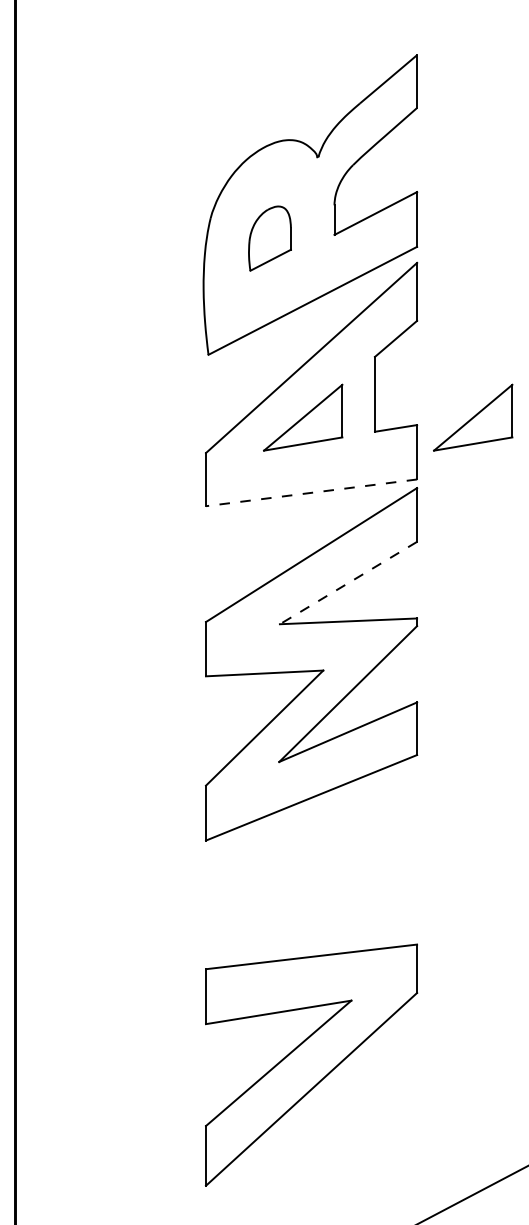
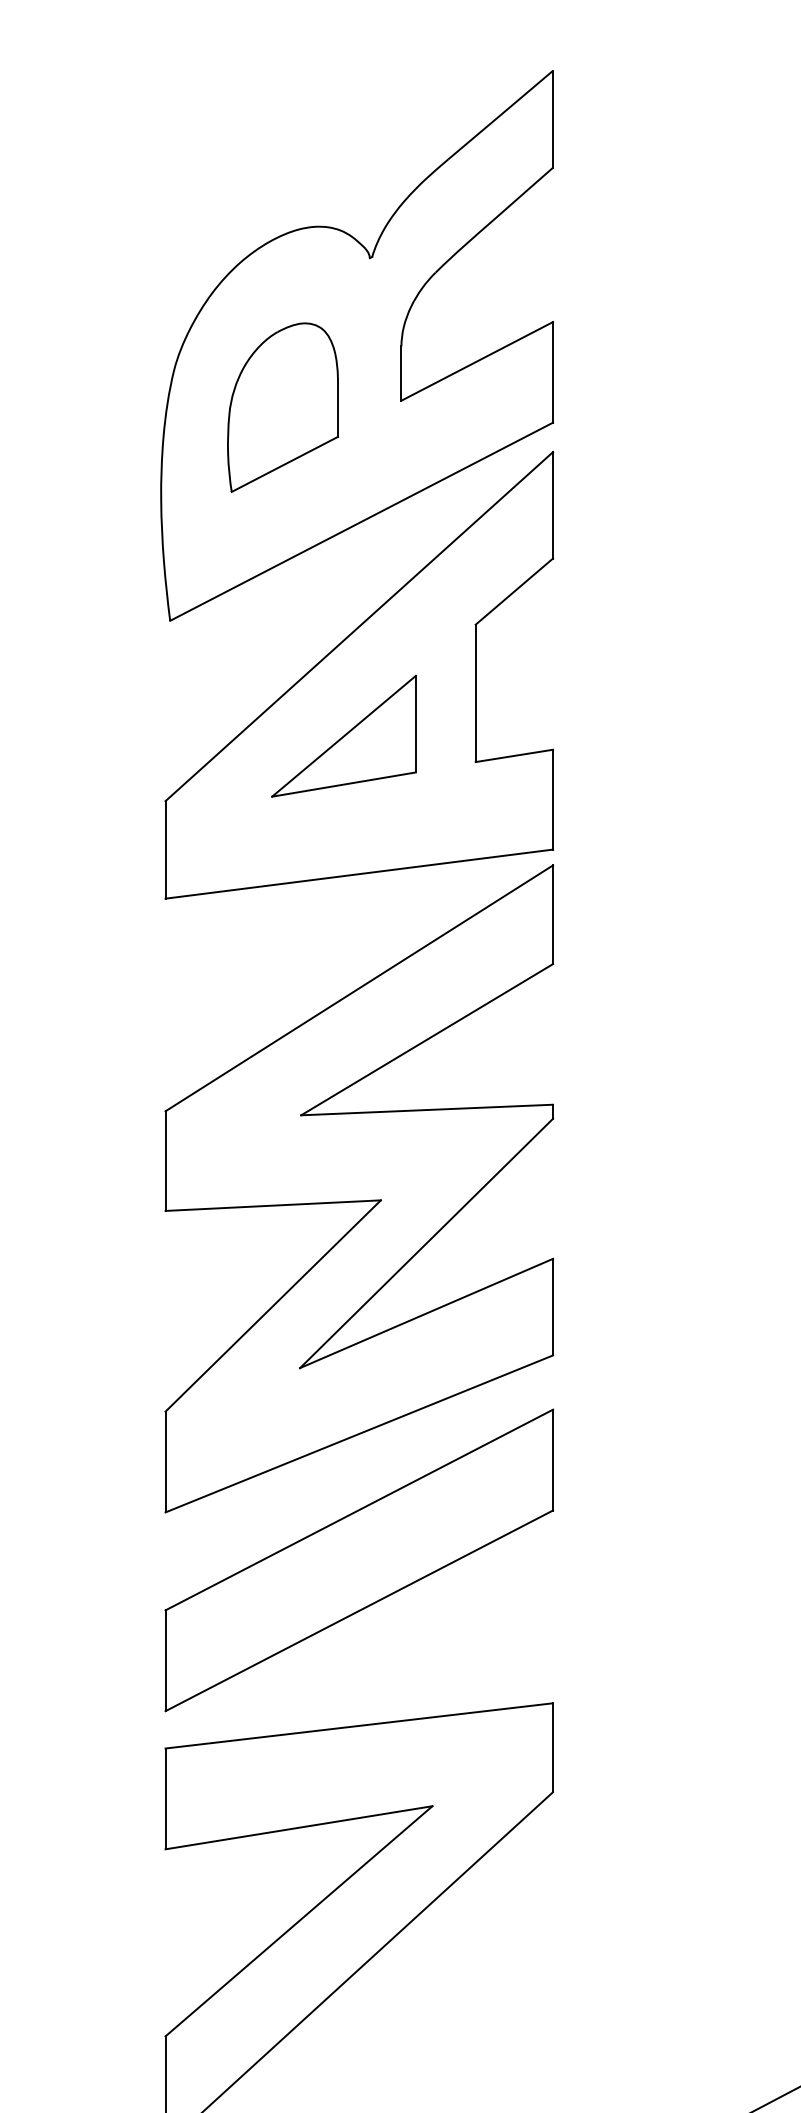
part: (269, 238) -> (282, 407), size x1.43
part: (473, 417) -> (656, 735), removed
line: (311, 492) -> (359, 873), dashed -> solid
line: (348, 583) -> (427, 1040), dashed -> solid
part: (311, 866) -> (359, 1559), added

